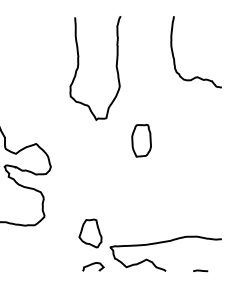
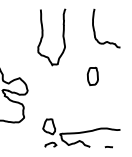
part: (140, 138) -> (92, 75), moved

